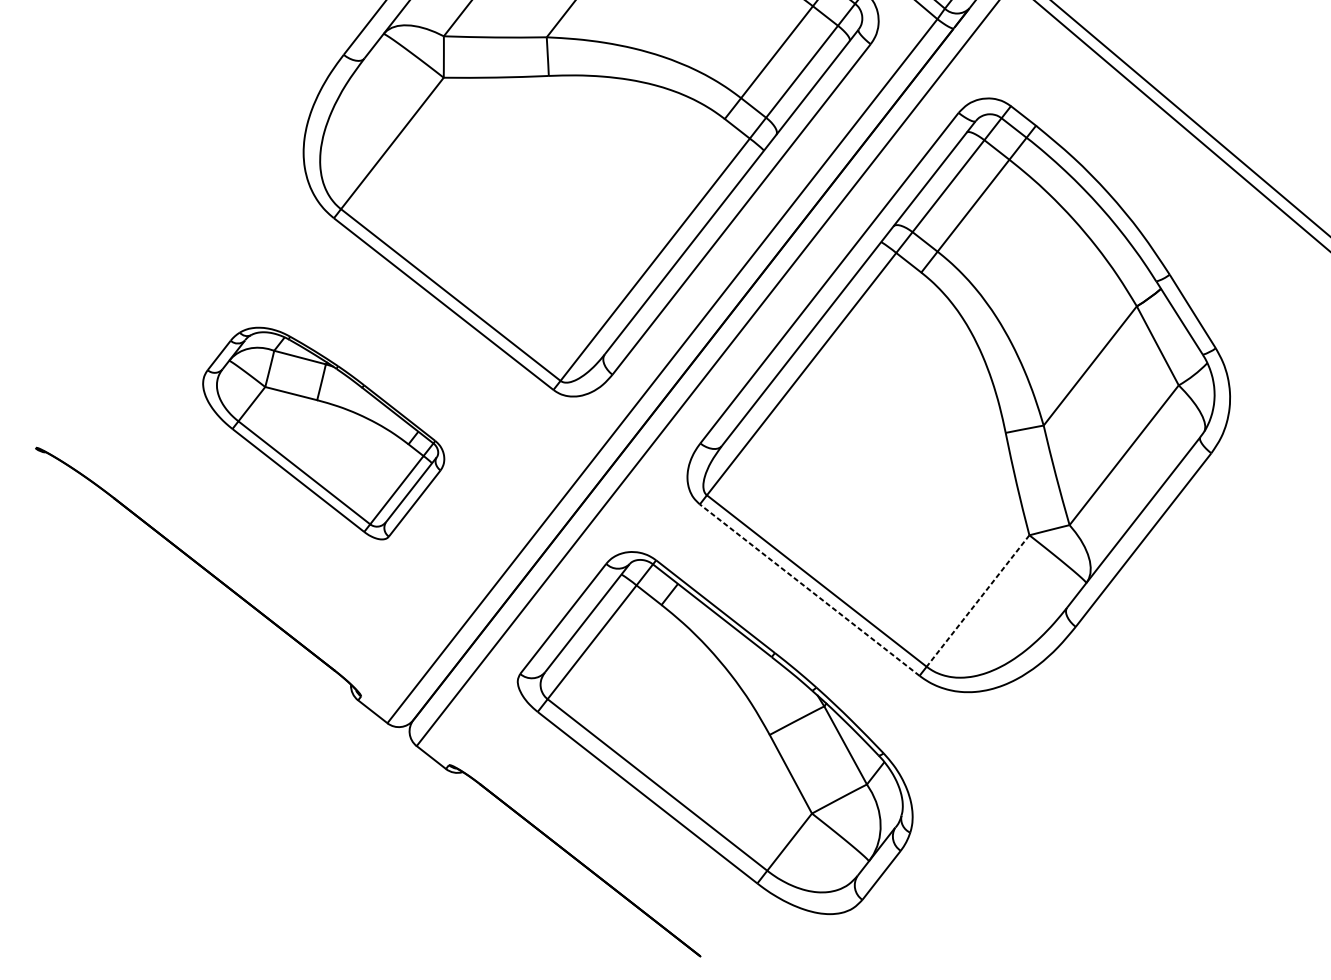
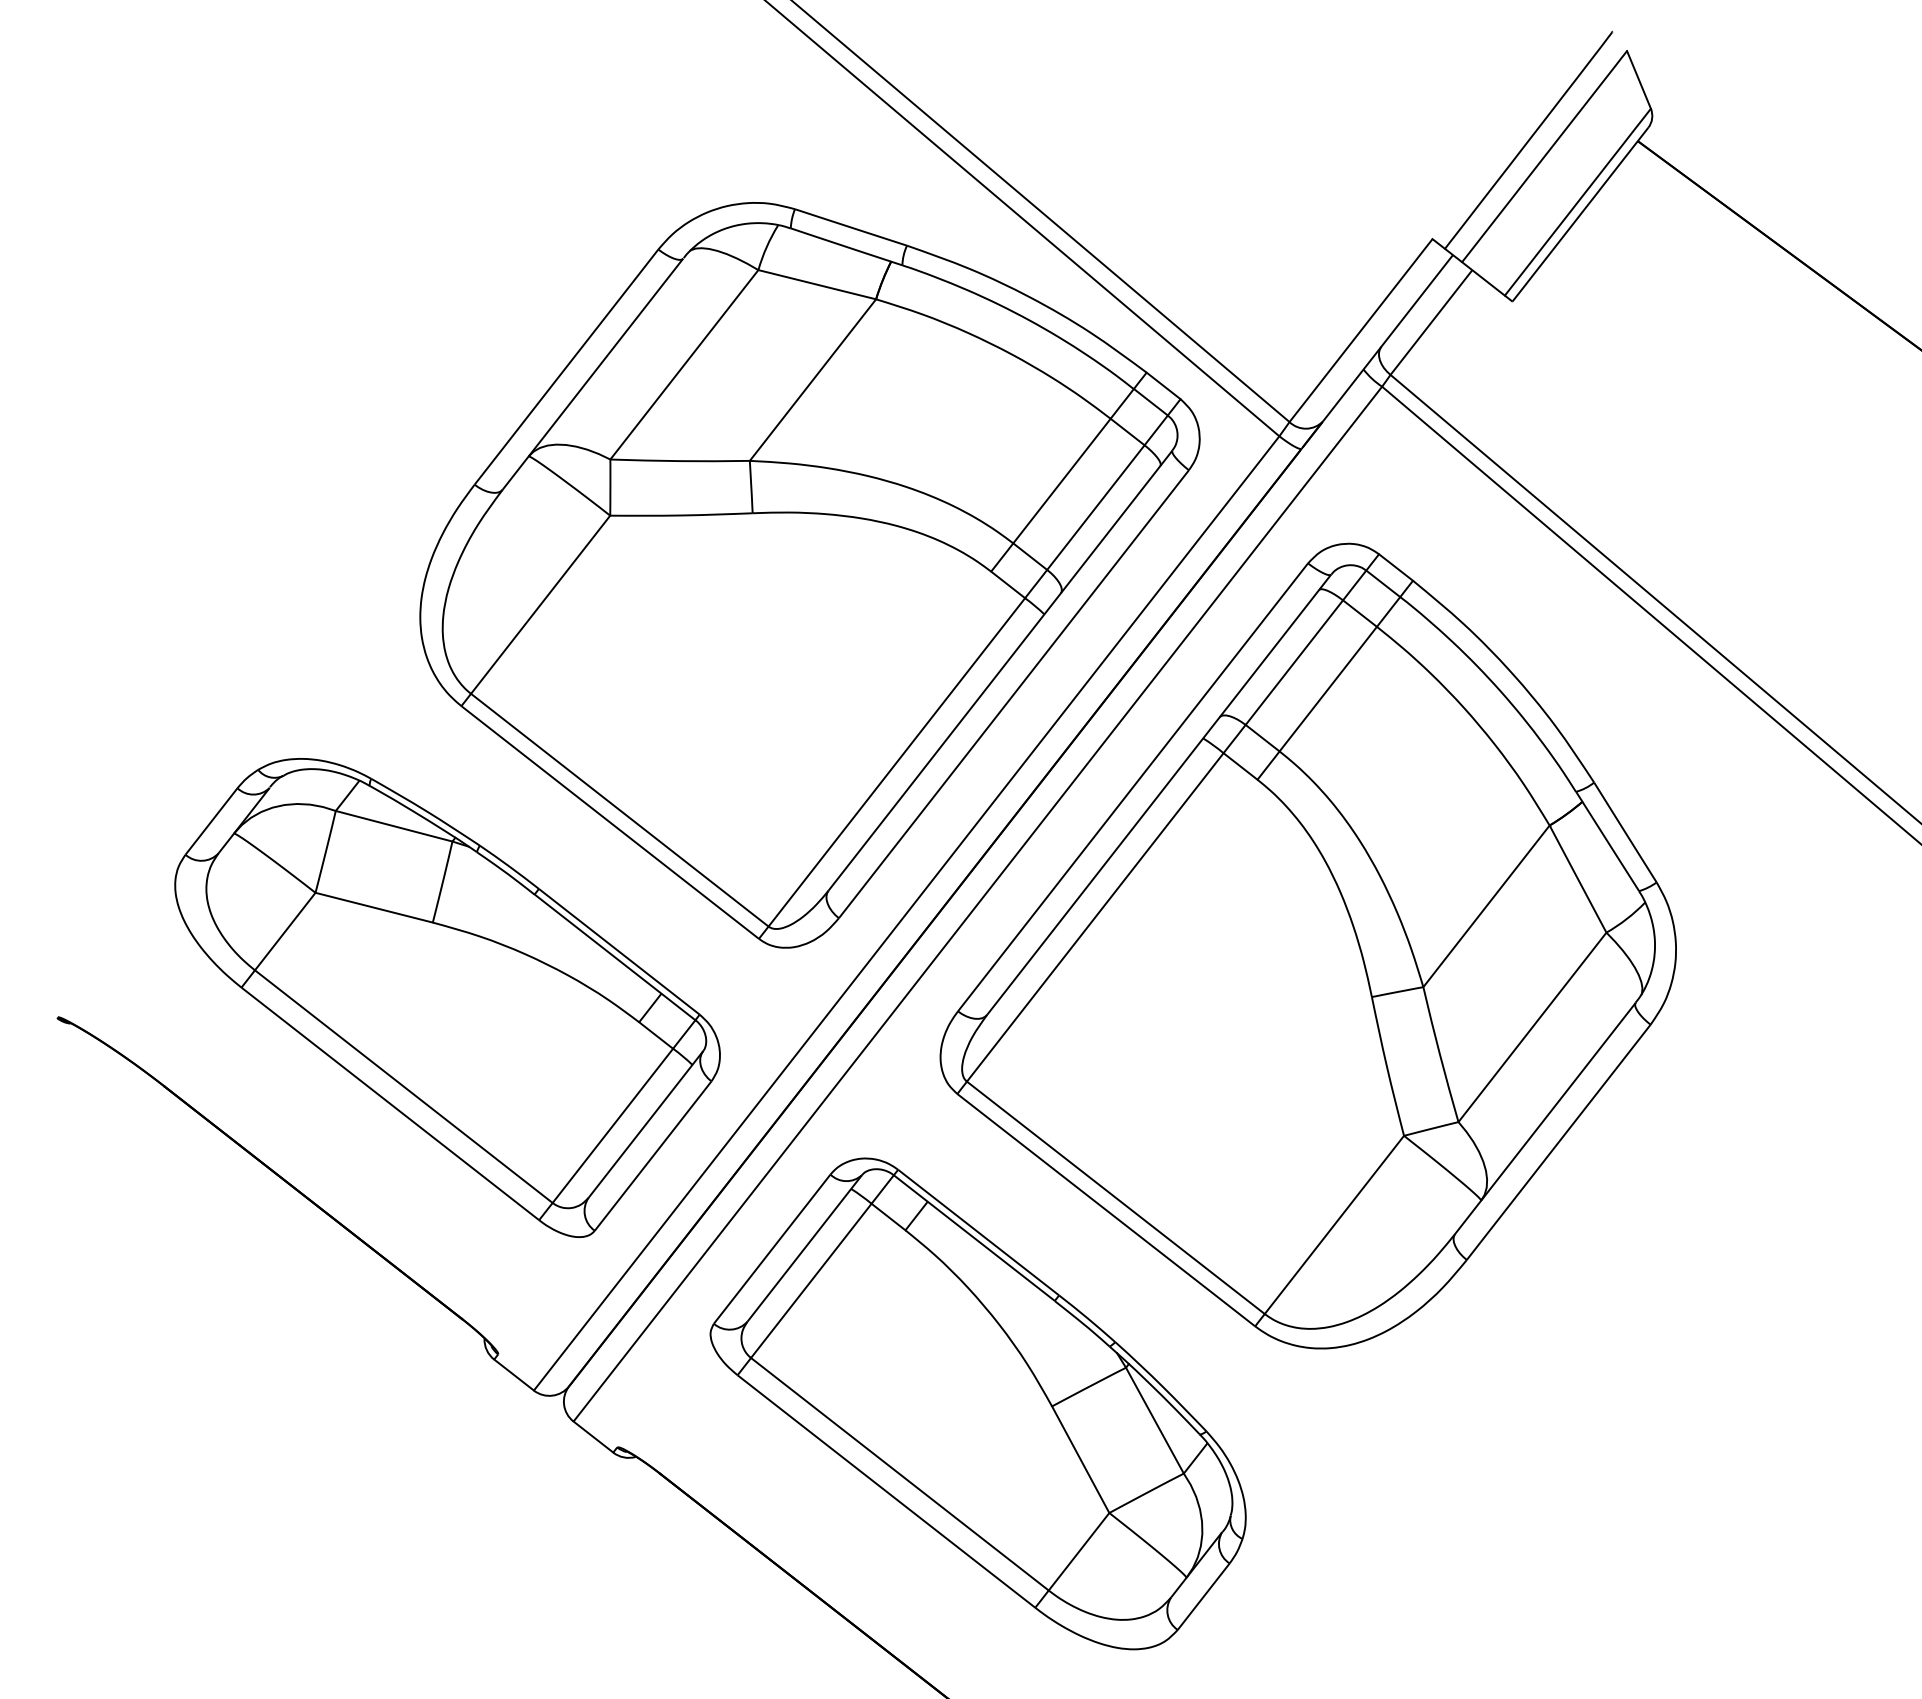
part: (323, 433) -> (447, 997), size x1.67
line: (809, 590) -> (1106, 1210), dashed -> solid
line: (978, 601) -> (1334, 1225), dashed -> solid

